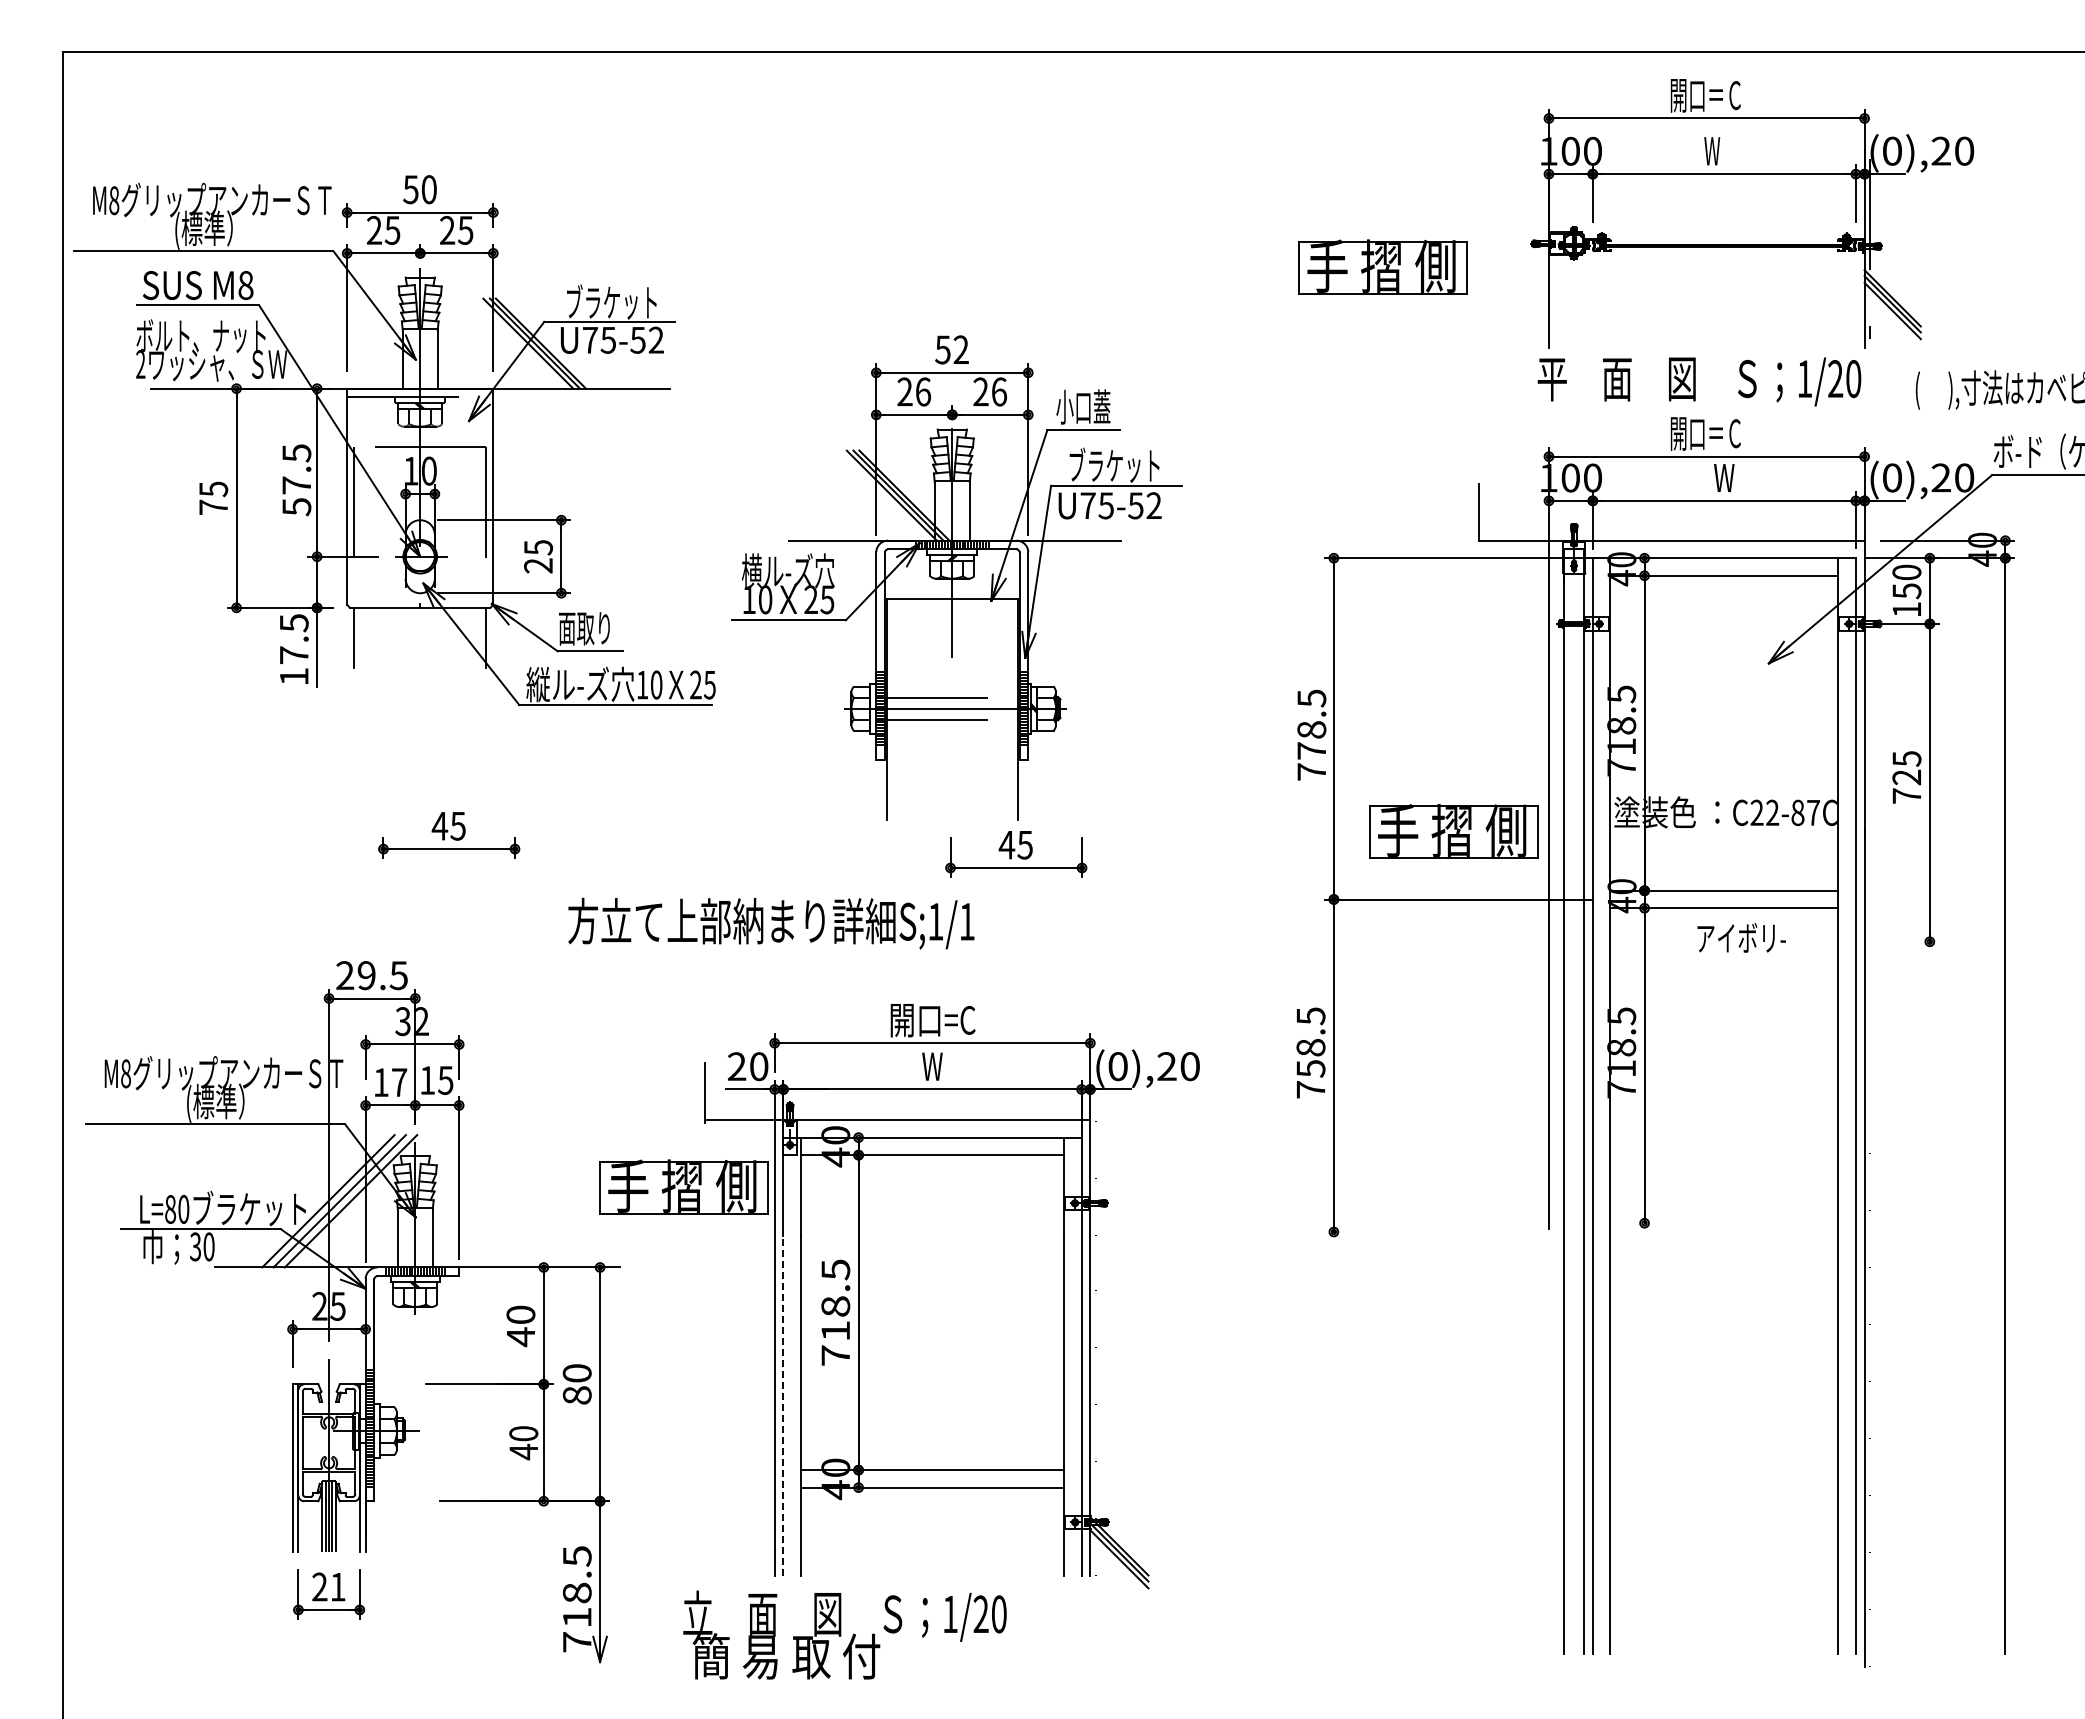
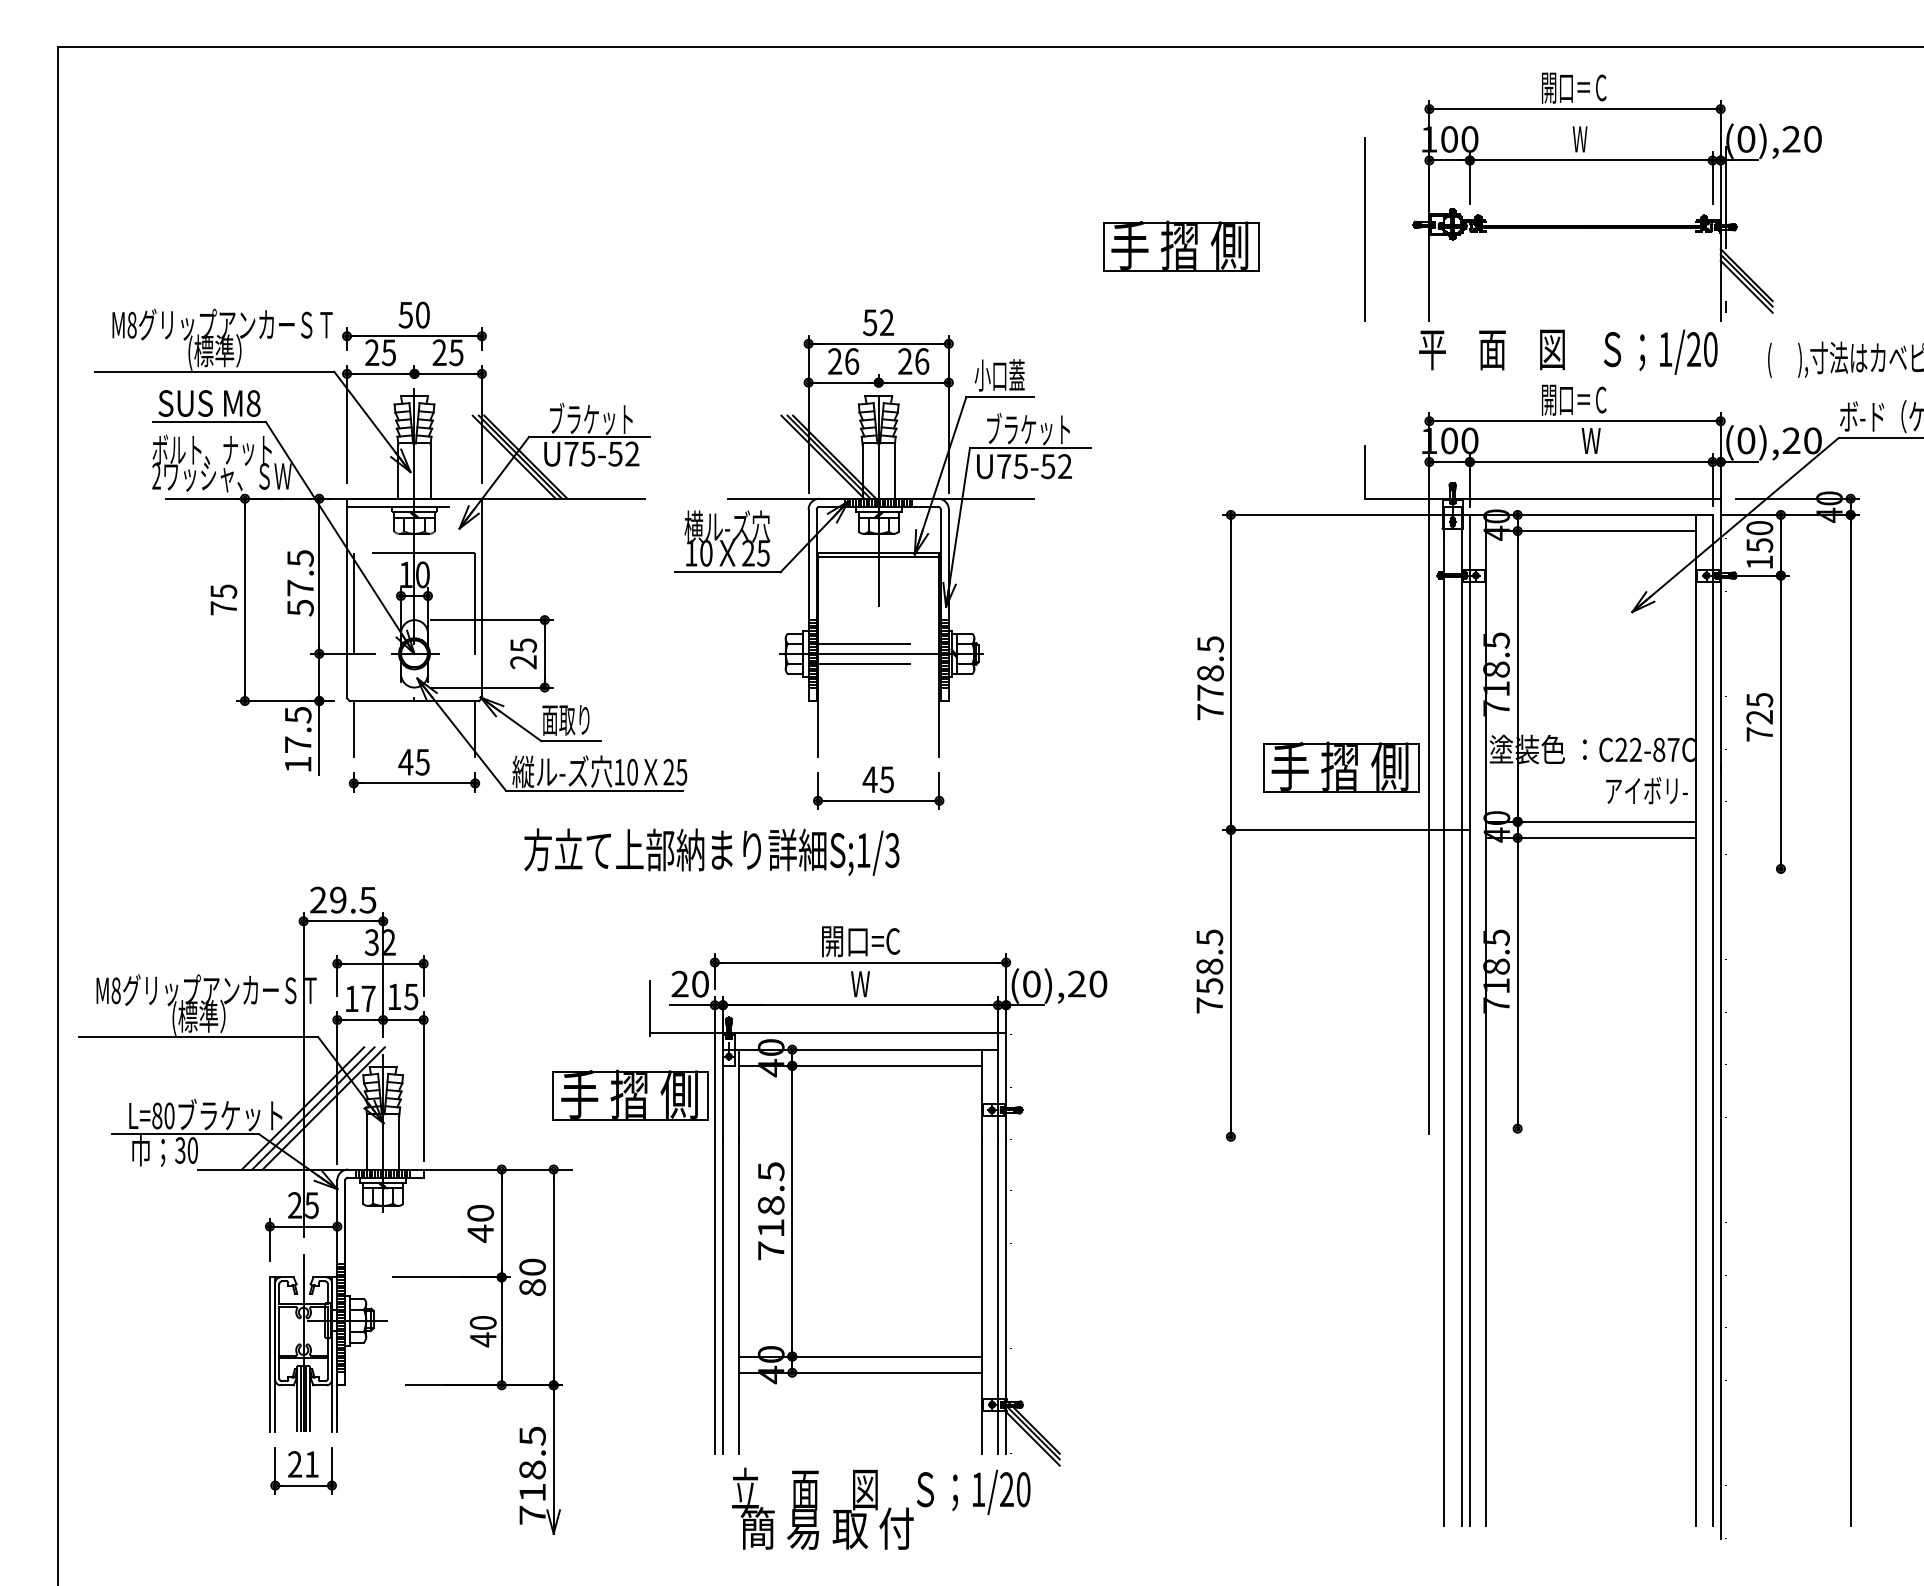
line: (1478, 249) -> (1364, 230), added
part: (1382, 266) -> (1180, 245), moved
part: (394, 440) -> (390, 546), moved
line: (952, 603) -> (878, 556), added
part: (1016, 854) -> (878, 788), moved
text: (966, 921) -> (891, 850), S;1/1 -> S;1/3
text: (1741, 937) -> (1646, 790), moved
line: (783, 1405) -> (722, 1296), dashed -> solid
text: (844, 1634) -> (880, 1508), moved

